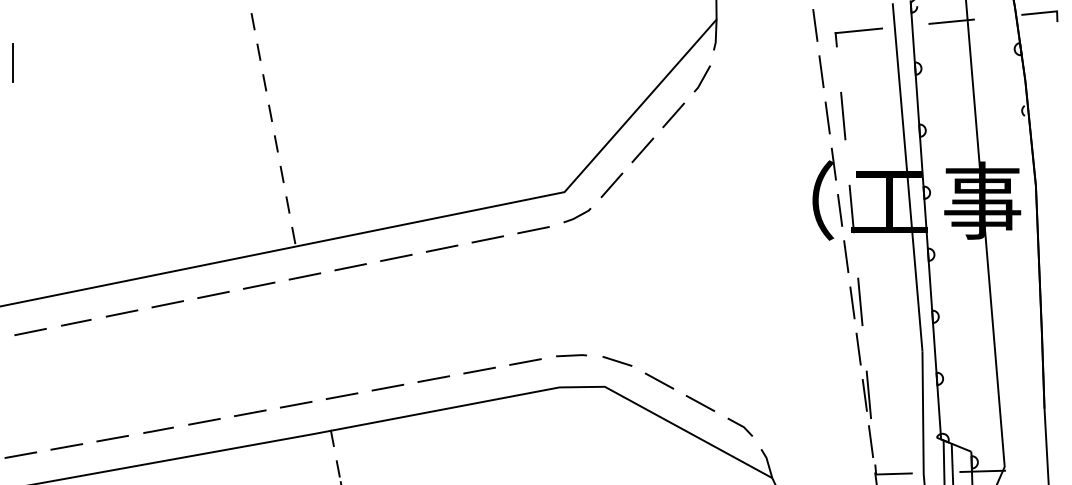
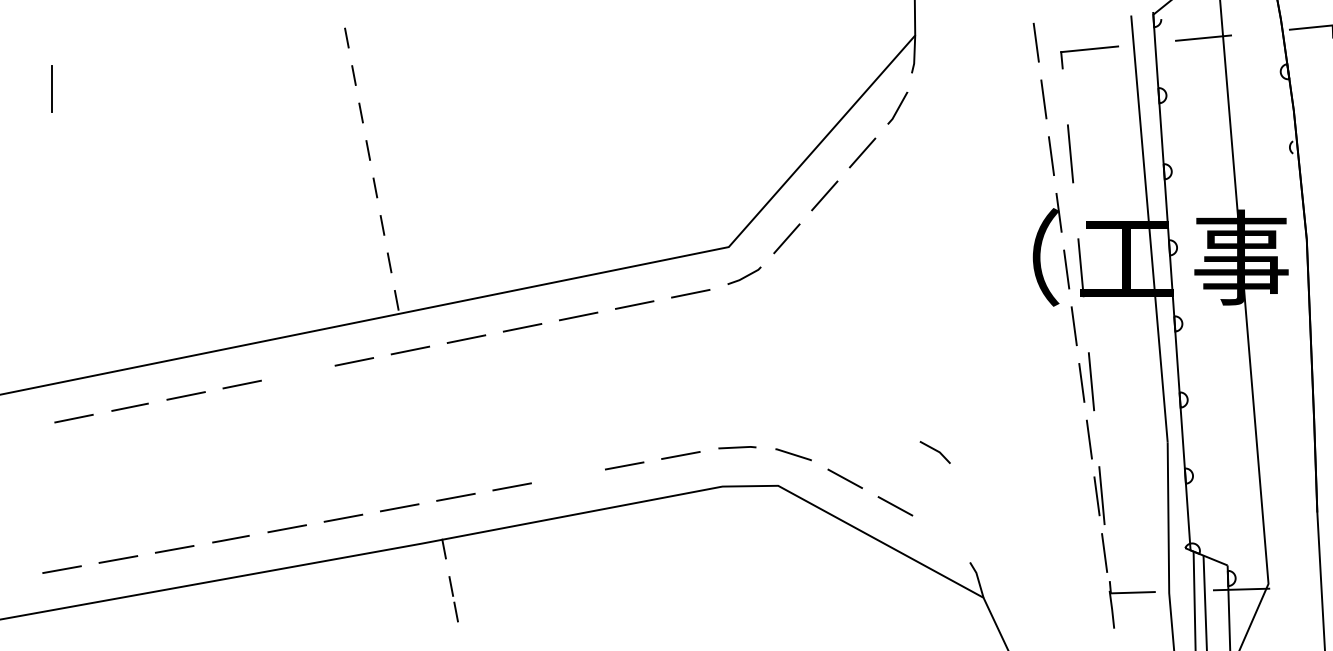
line: (212, 295) -> (297, 373), removed
line: (433, 378) -> (568, 475), removed
line: (740, 426) -> (935, 451), moved

